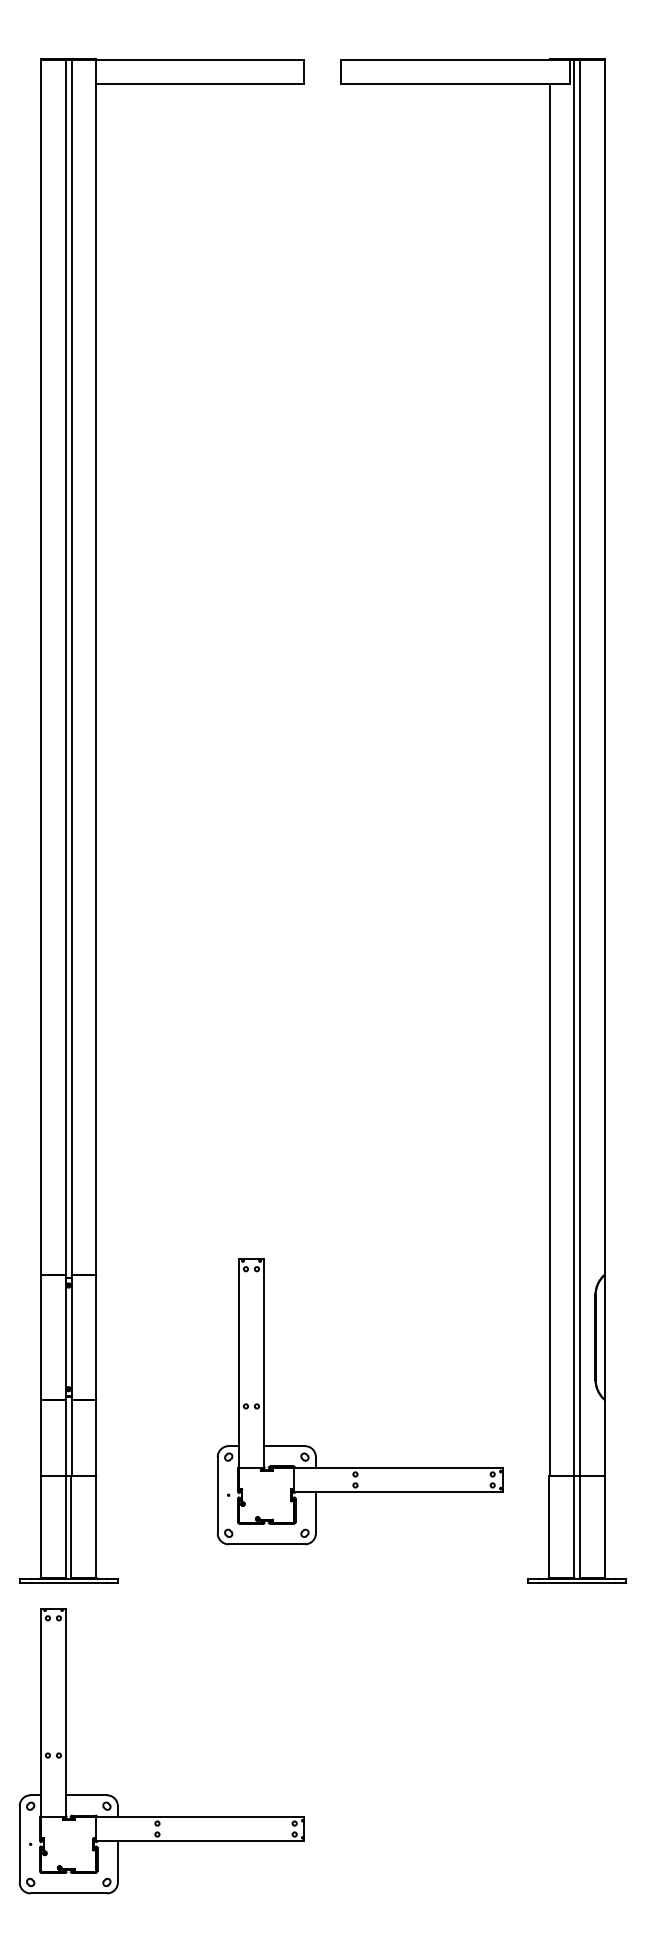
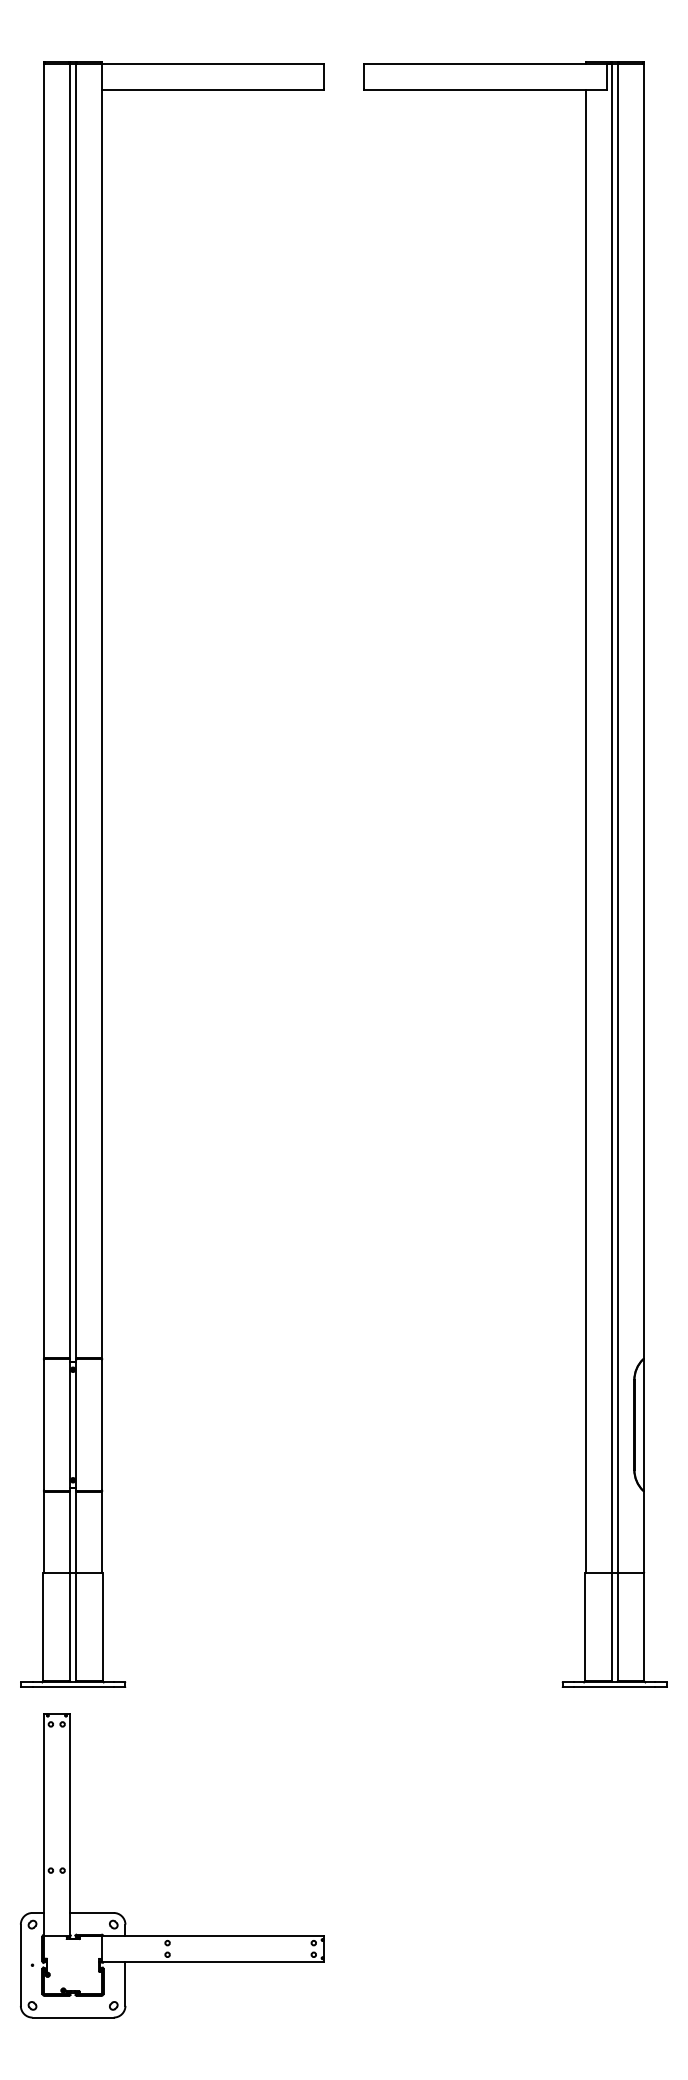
part: (360, 1467) -> (383, 1563), removed

